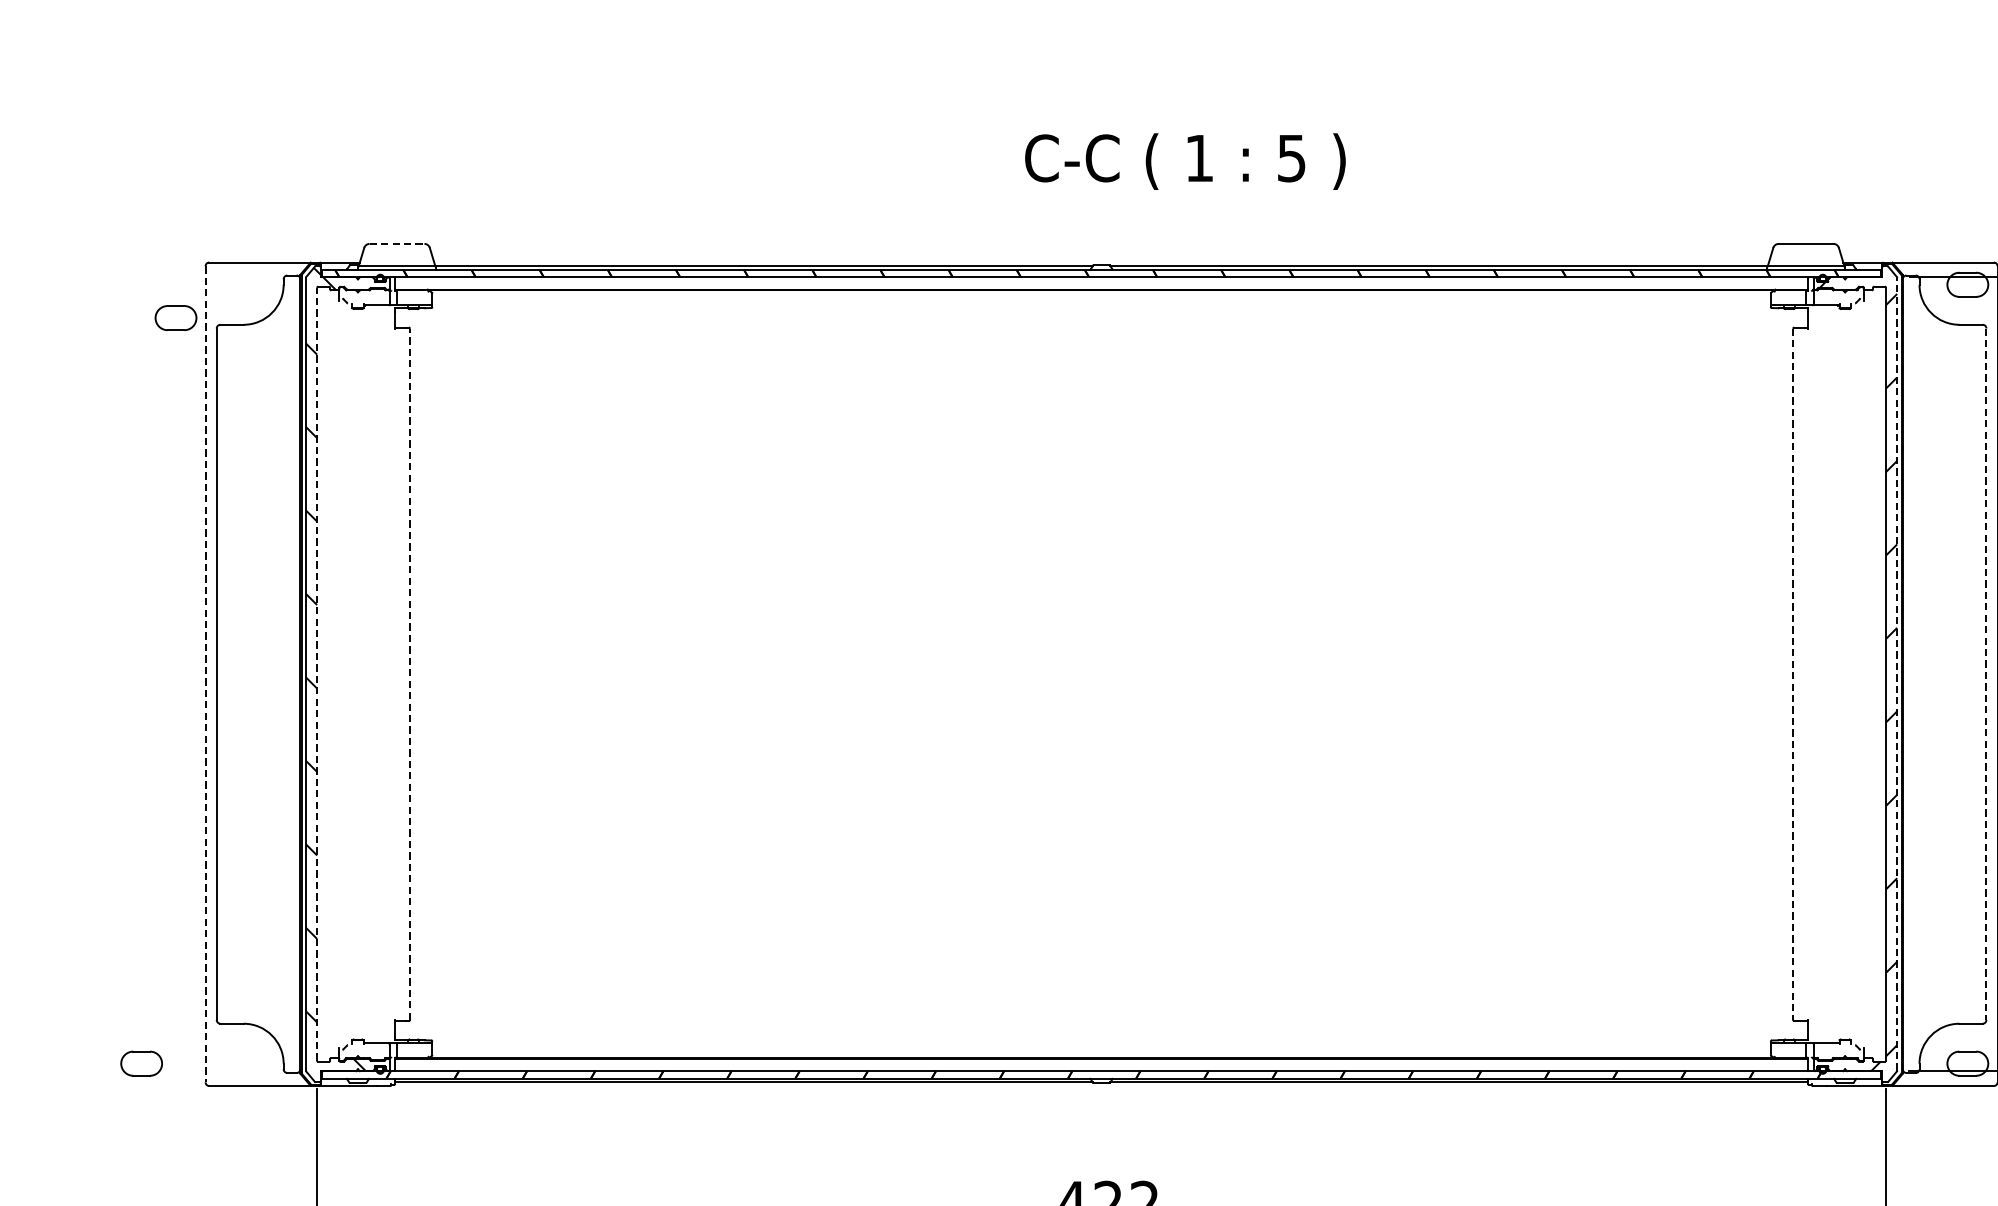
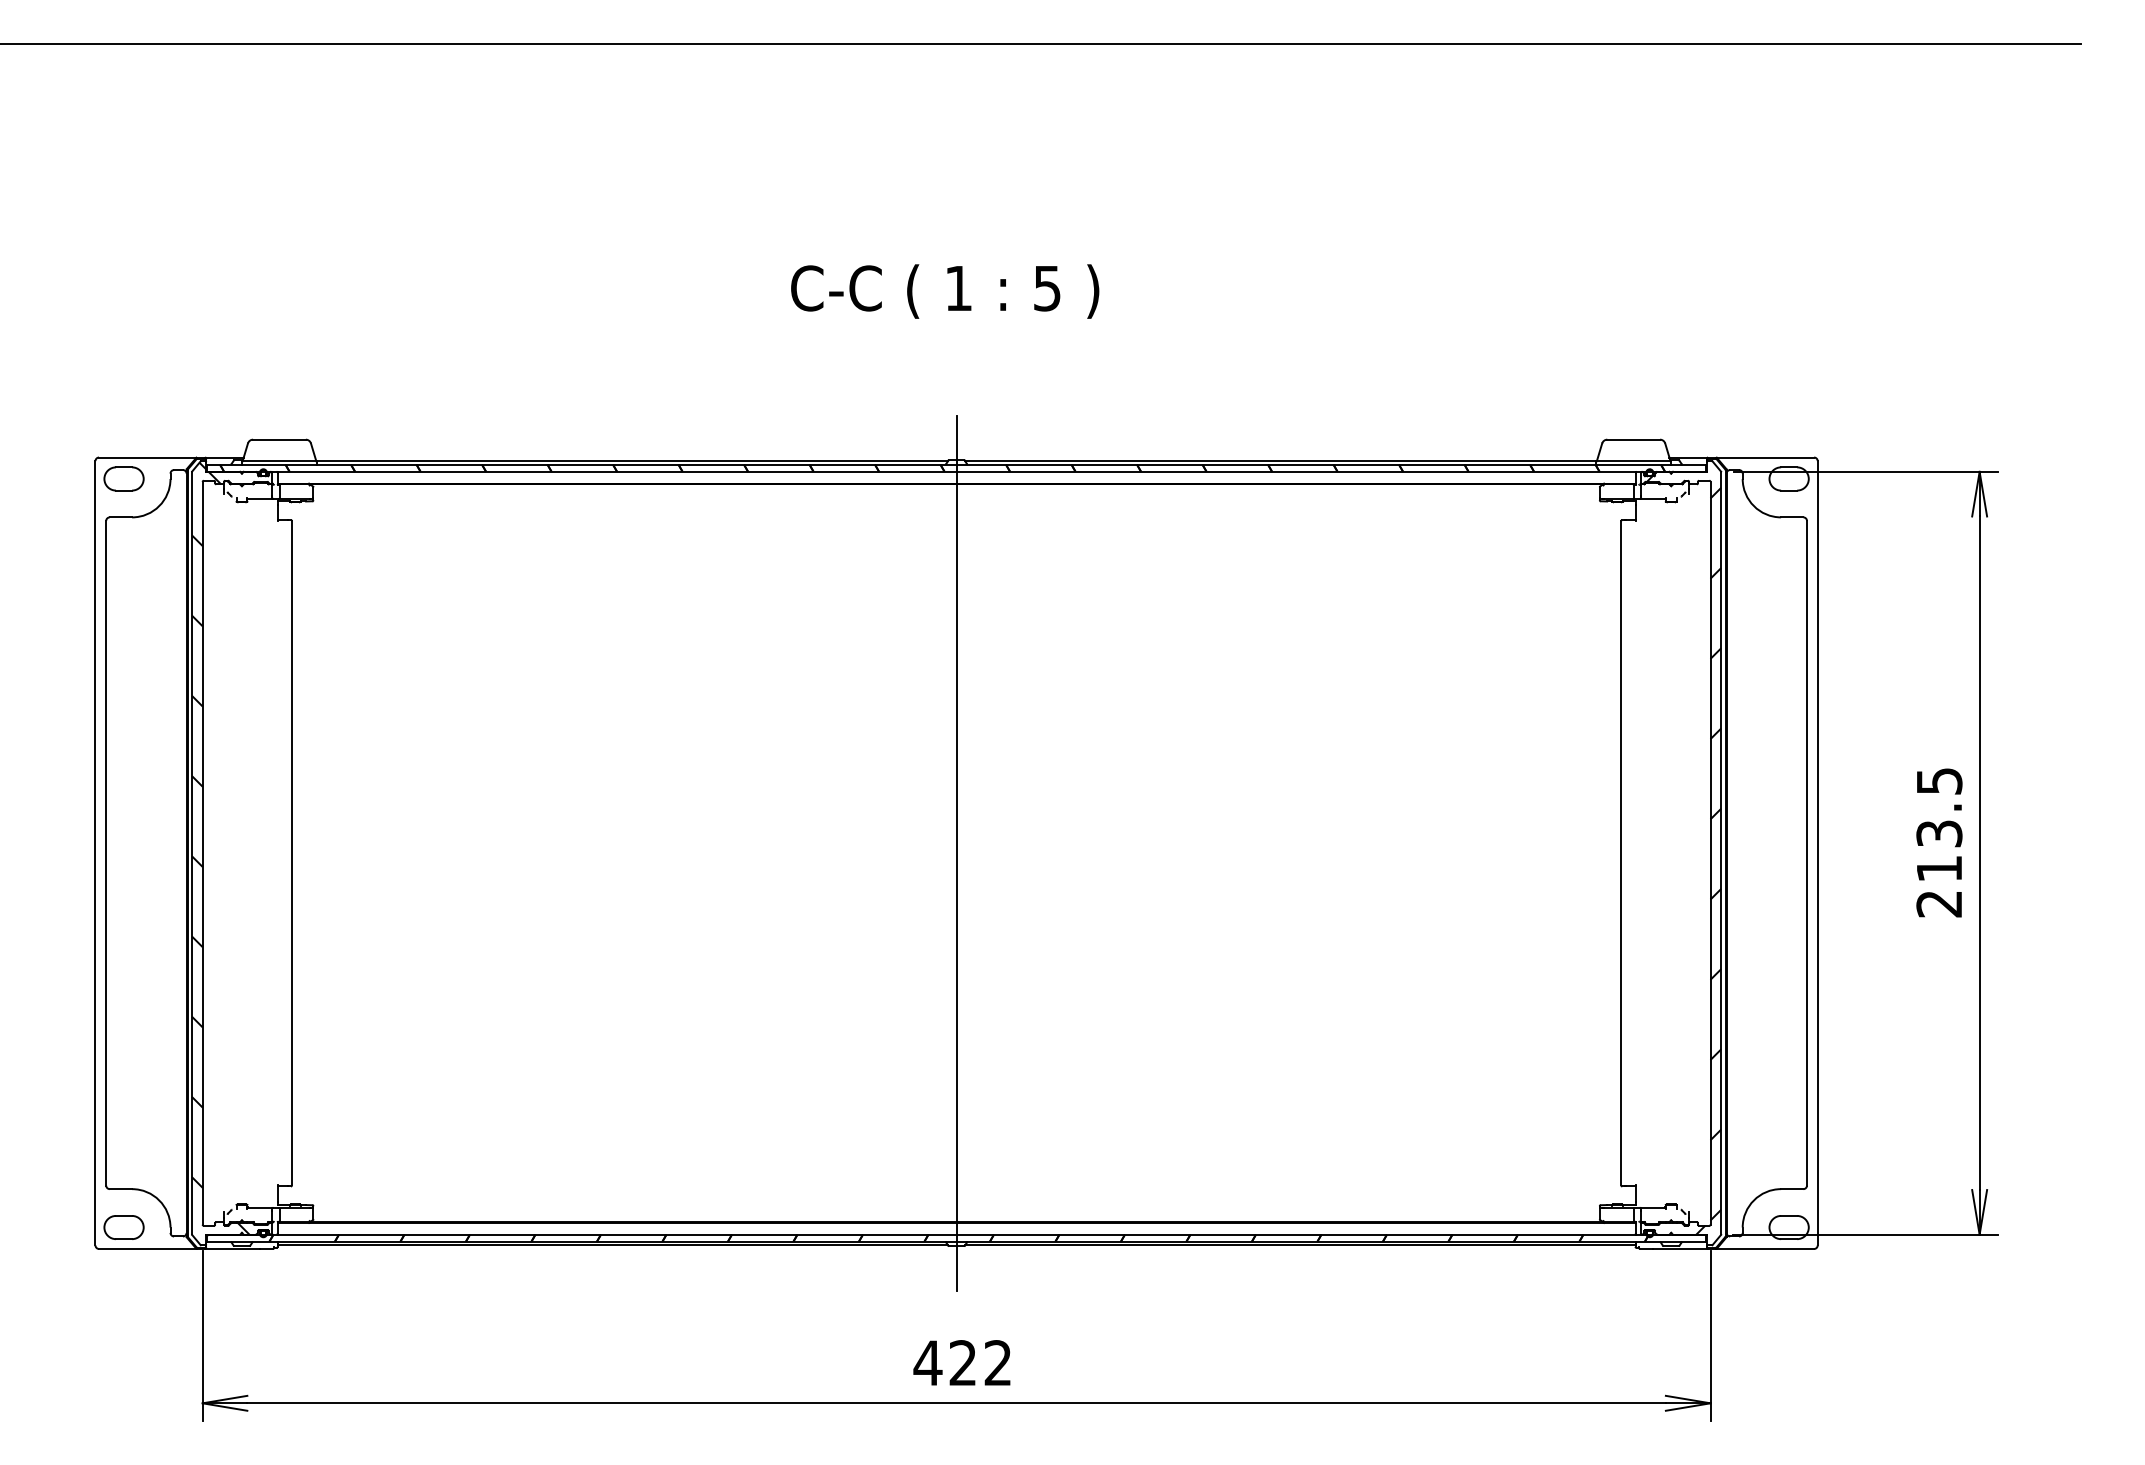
text: (1185, 161) -> (945, 291), moved
line: (397, 243) -> (279, 439), dashed -> solid
part: (175, 317) -> (123, 478), moved
line: (316, 673) -> (202, 852), dashed -> solid
line: (410, 673) -> (292, 852), dashed -> solid
line: (1101, 673) -> (956, 852), added
line: (1897, 673) -> (1721, 852), dashed -> solid
line: (205, 674) -> (95, 853), dashed -> solid
line: (1793, 674) -> (1621, 853), dashed -> solid
line: (1986, 674) -> (1807, 853), dashed -> solid
part: (141, 1063) -> (123, 1227), moved

